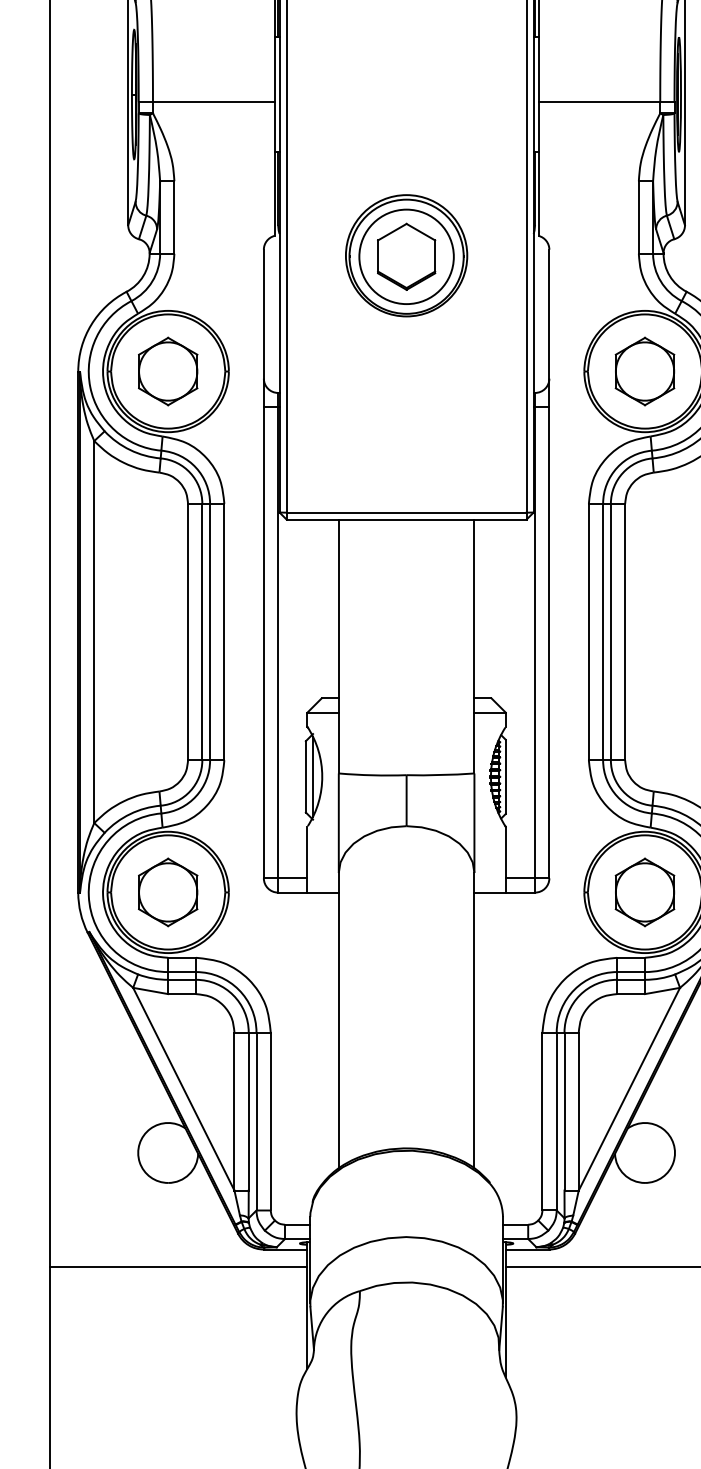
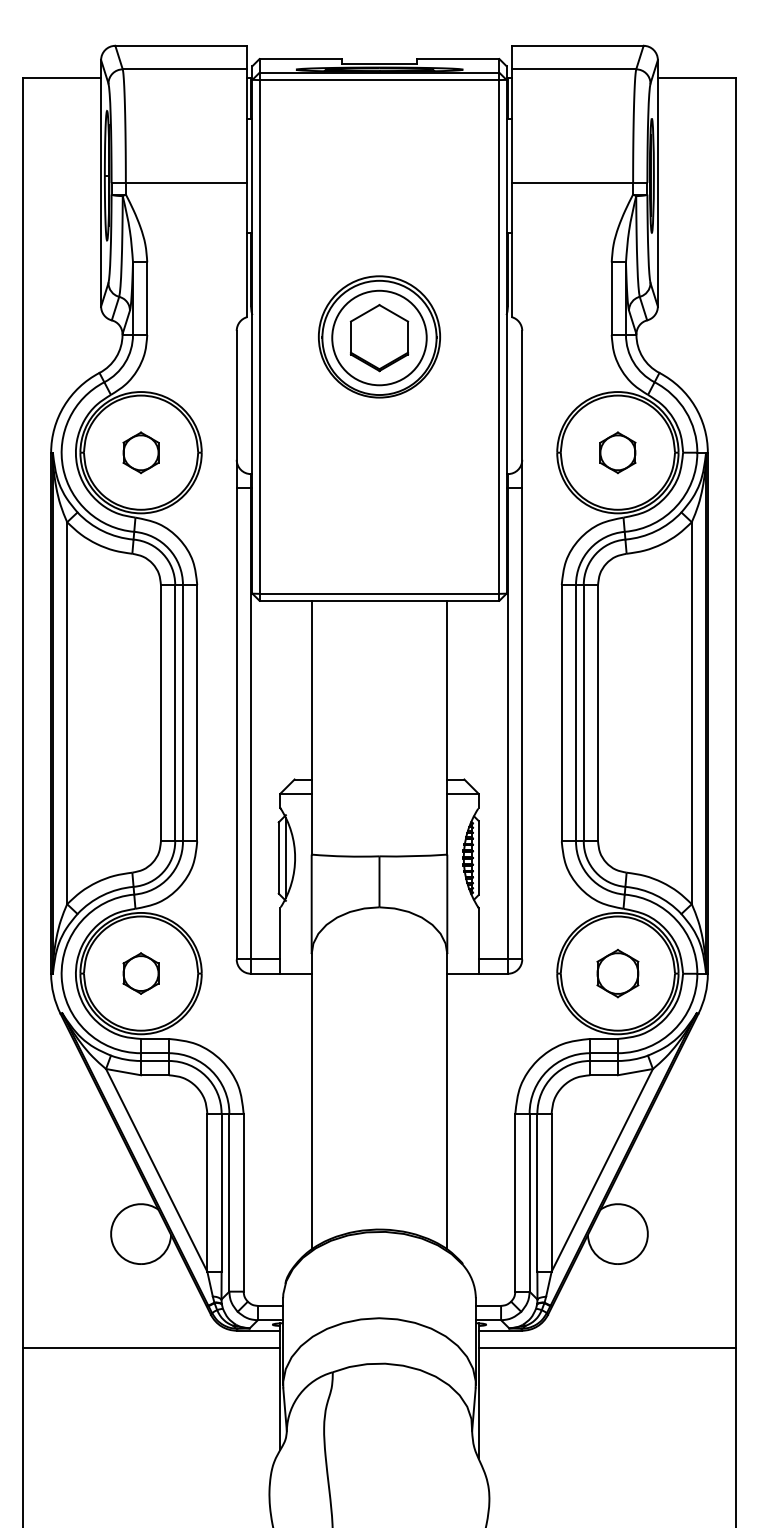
part: (167, 371) -> (140, 452), size x0.6
part: (644, 371) -> (617, 452), size x0.6
part: (167, 892) -> (140, 973), size x0.6
part: (644, 892) -> (617, 973), size x0.7

